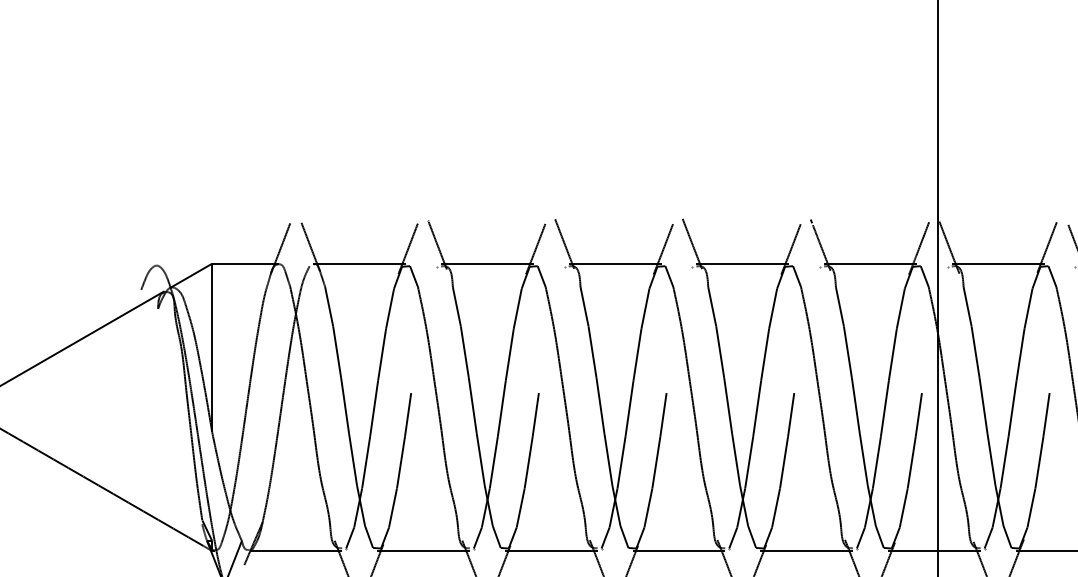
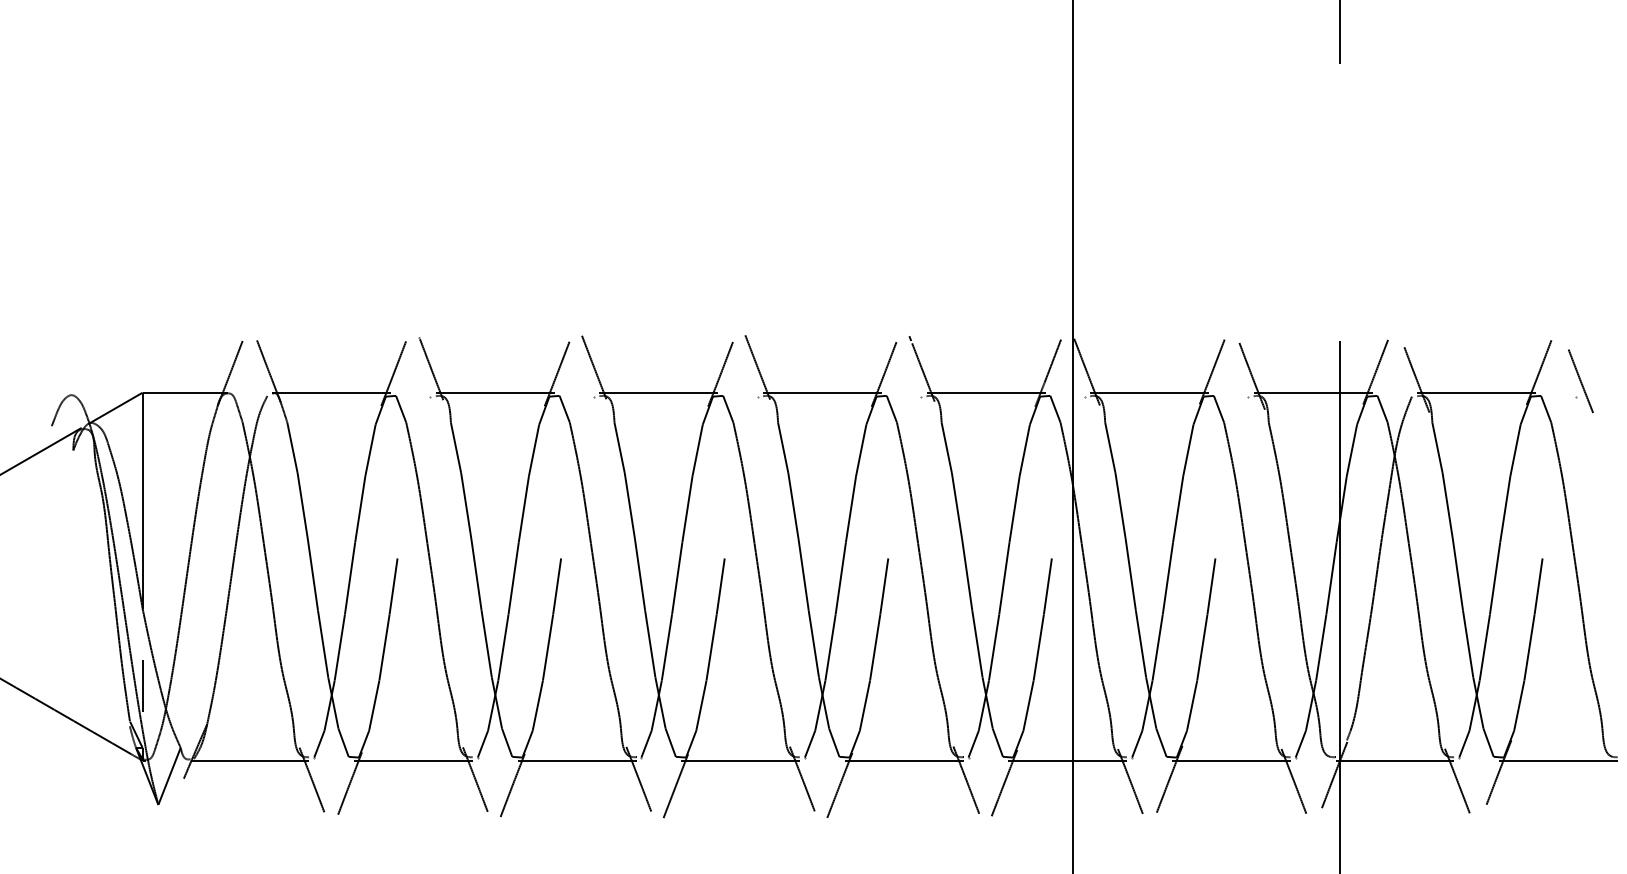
line: (212, 492) -> (142, 685), added

